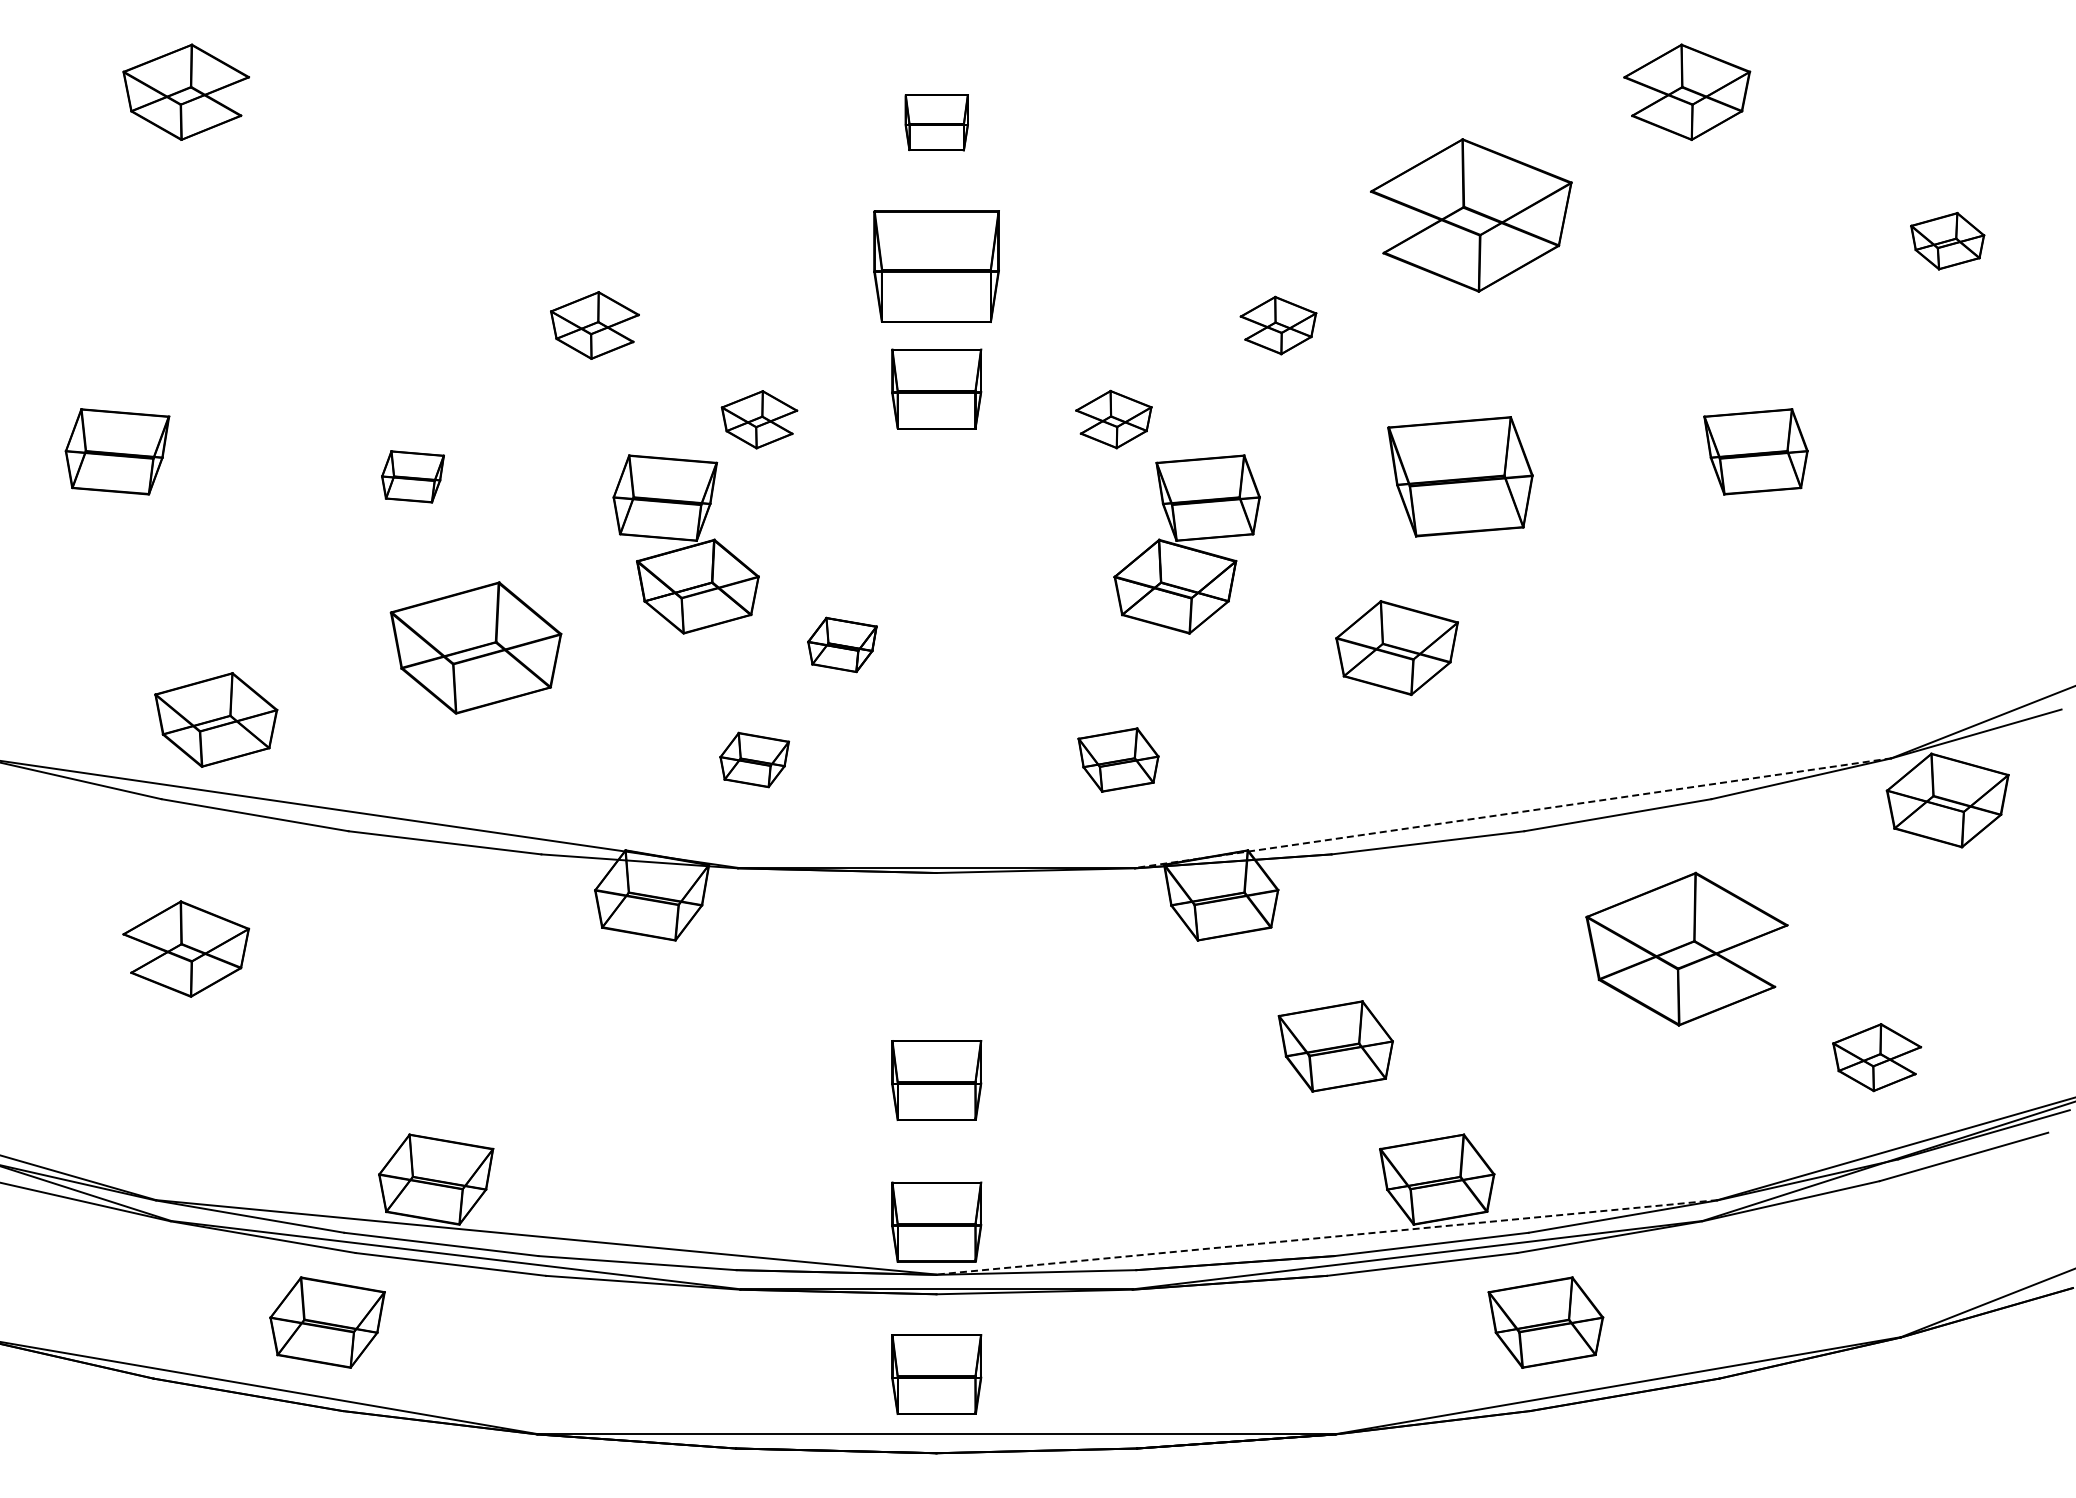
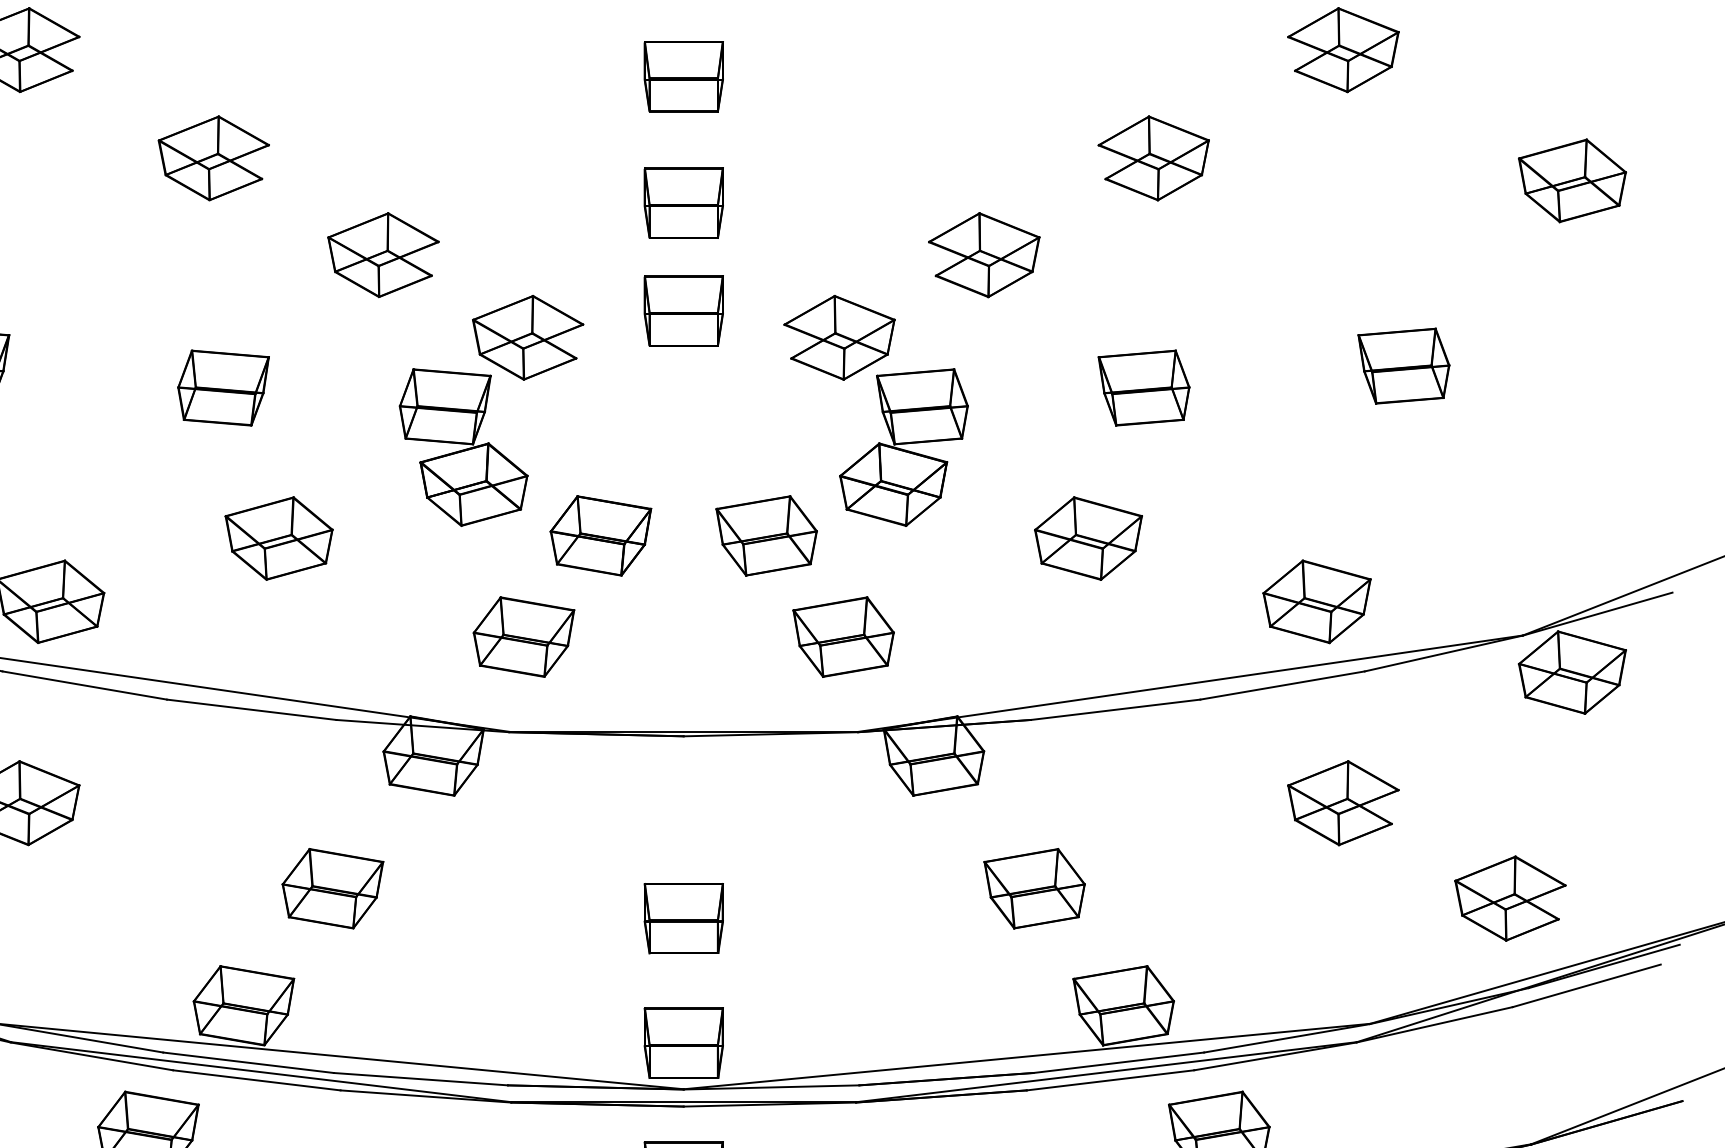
part: (936, 122) -> (683, 76), size x1.43
part: (401, 215) -> (213, 158), added
part: (1471, 215) -> (1153, 158), size x0.62
part: (1947, 241) -> (1572, 181), size x1.67
part: (936, 265) -> (683, 202), size x0.71
part: (594, 325) -> (383, 255), size x1.43
part: (1278, 325) -> (984, 255), size x1.67
part: (759, 419) -> (528, 337), size x1.67
part: (1113, 419) -> (839, 337), size x1.67
part: (412, 476) -> (223, 387), size x1.67
part: (1459, 476) -> (1143, 387), size x0.71
part: (842, 644) -> (601, 535), size x1.67
part: (1030, 644) -> (766, 535), added
part: (476, 647) -> (279, 538), size x0.71
part: (1657, 719) -> (1317, 601), added
part: (754, 759) -> (523, 636), size x1.67
part: (1118, 759) -> (843, 636), size x1.43
line: (1513, 813) -> (1190, 684), dashed -> solid
part: (1687, 948) -> (1343, 802), size x0.62
part: (537, 1046) -> (332, 888), added
part: (1876, 1057) -> (1509, 898), size x1.43
line: (1326, 1237) -> (1026, 1056), dashed -> solid

